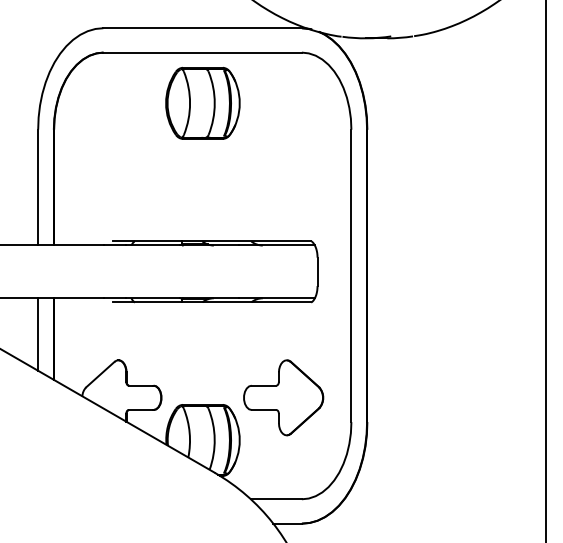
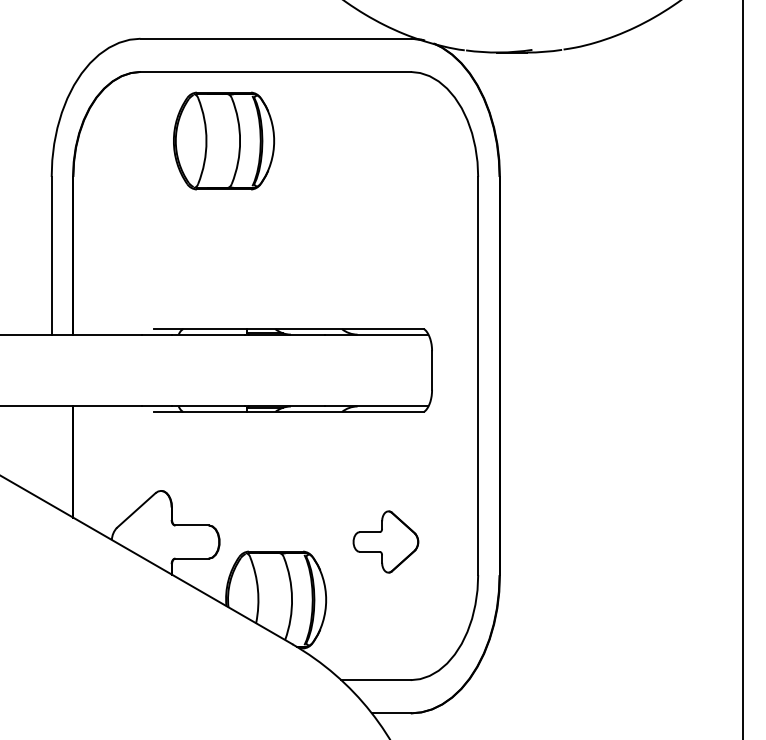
part: (202, 102) -> (223, 140), moved
line: (38, 334) -> (51, 455), removed
part: (283, 397) -> (385, 541), size x0.6

